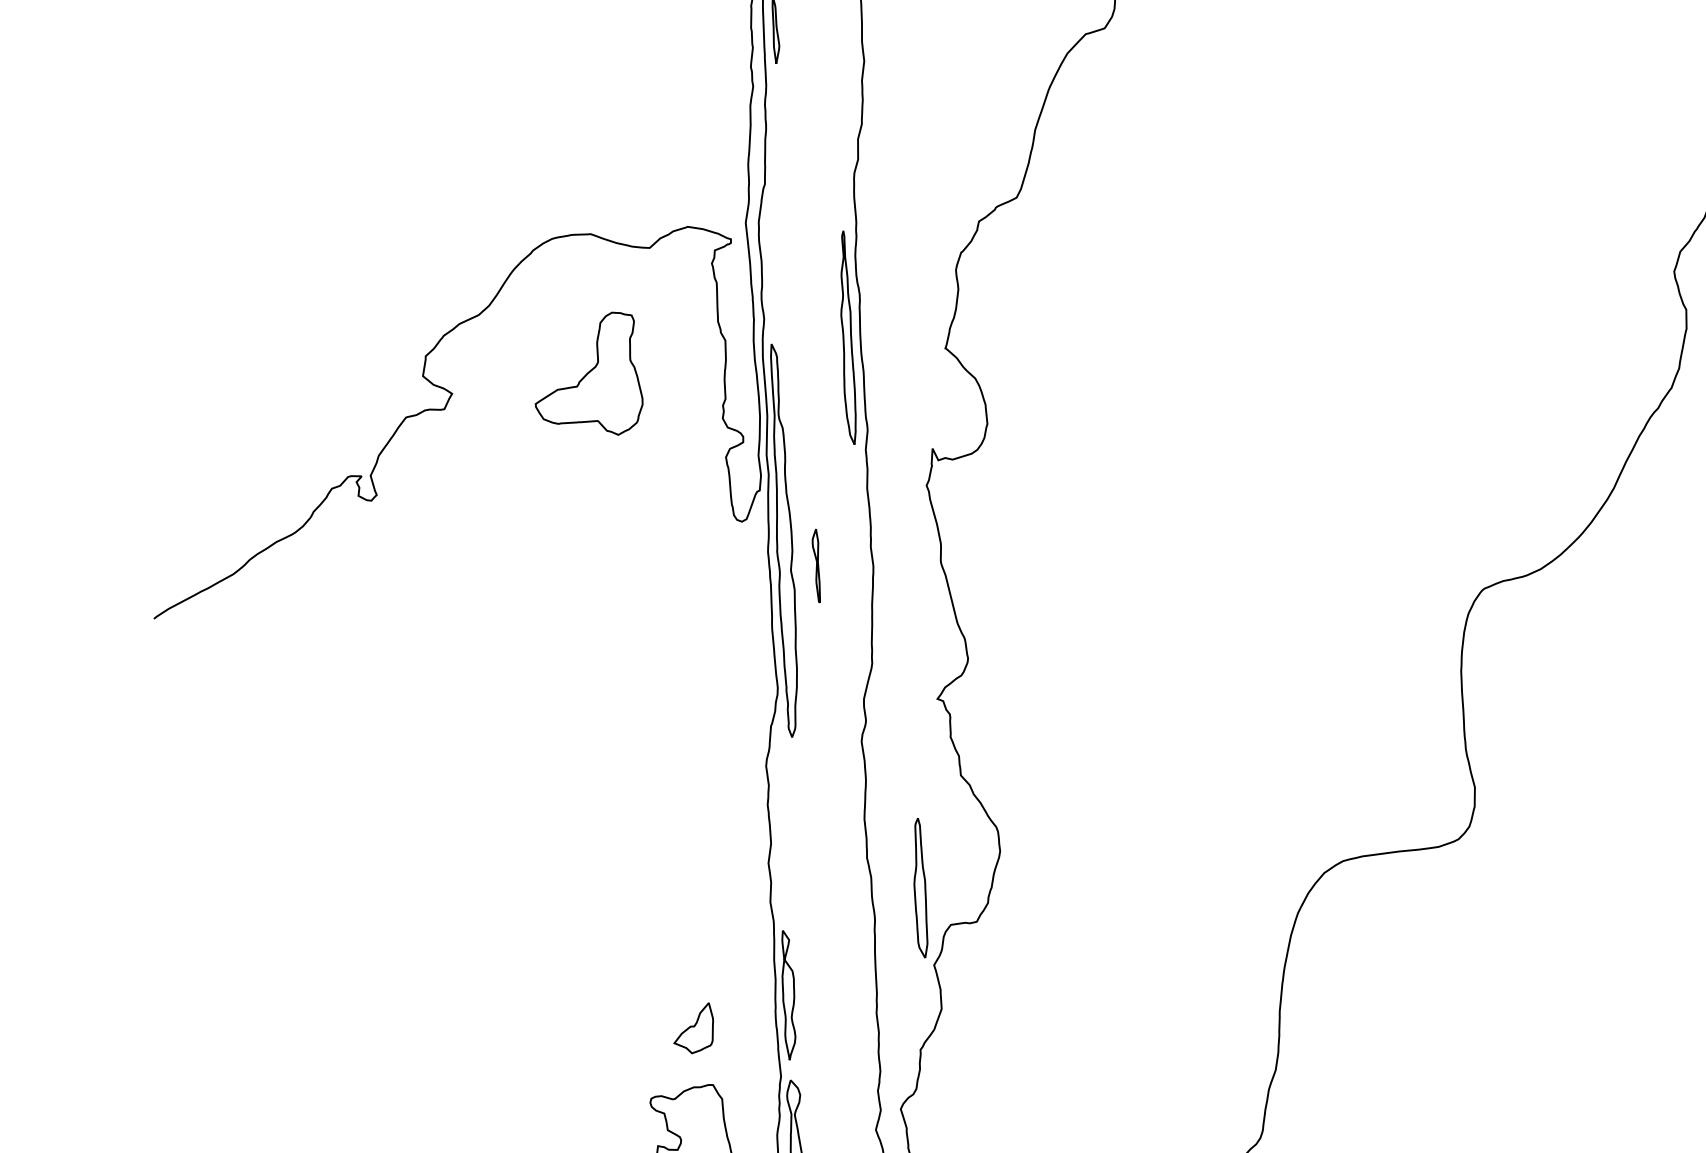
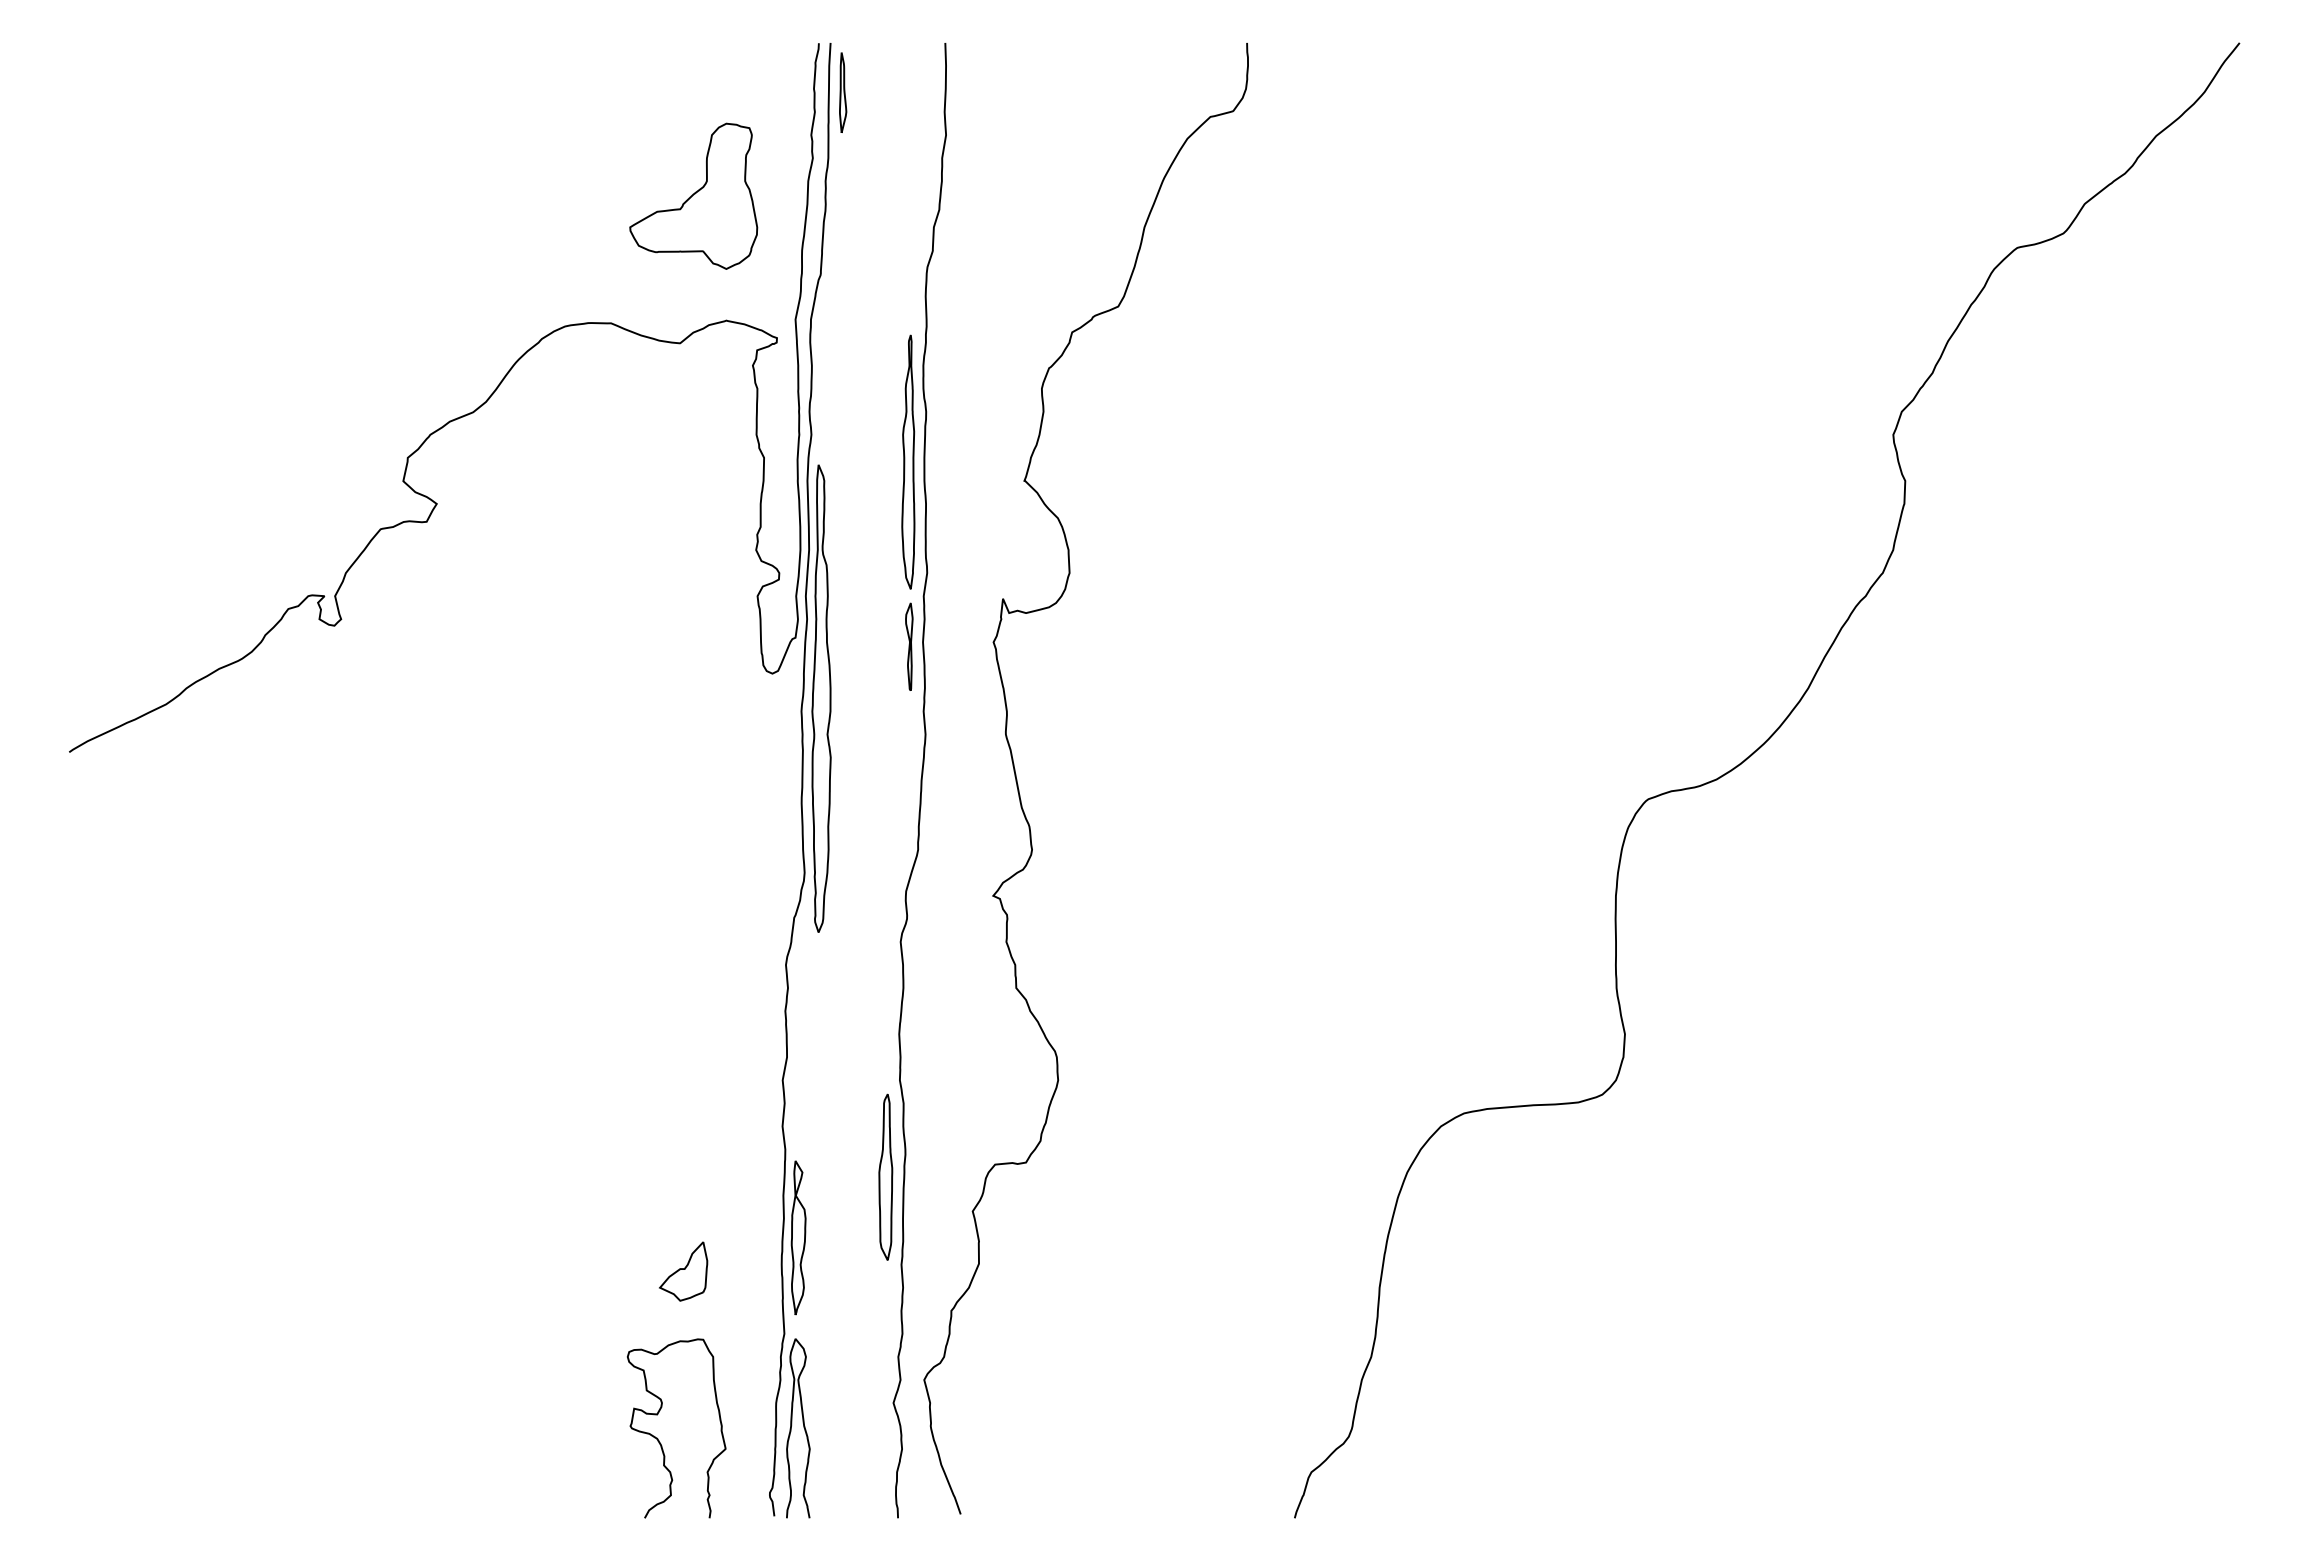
part: (587, 374) -> (693, 195), moved
part: (816, 565) -> (909, 646), moved
part: (919, 887) -> (885, 1176), moved

